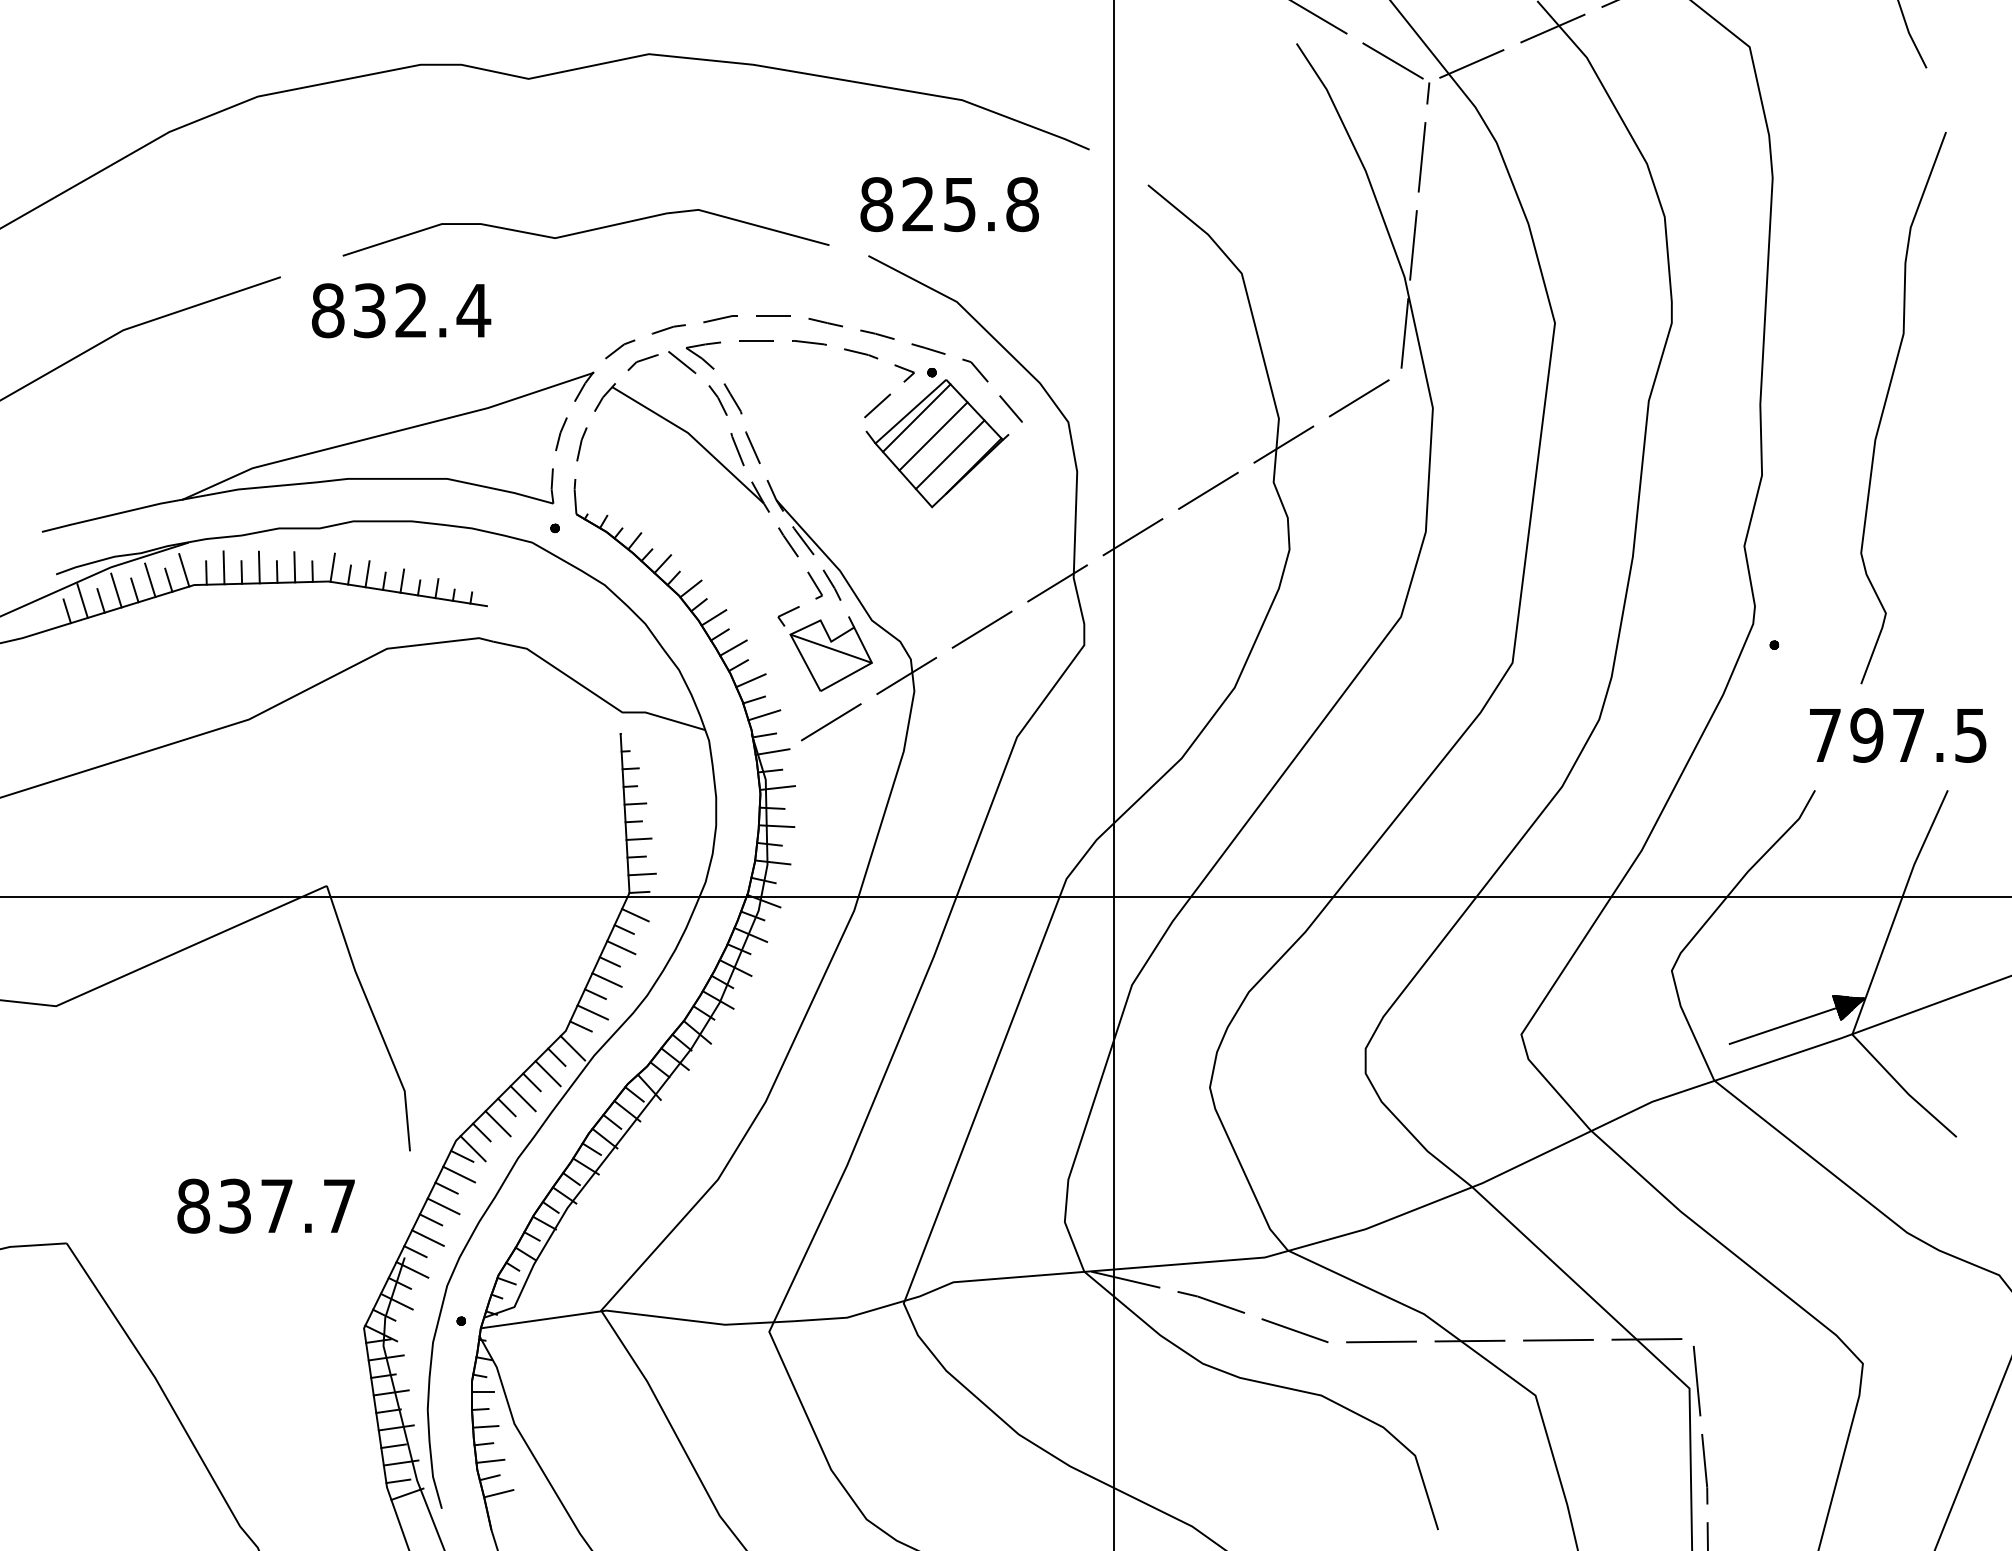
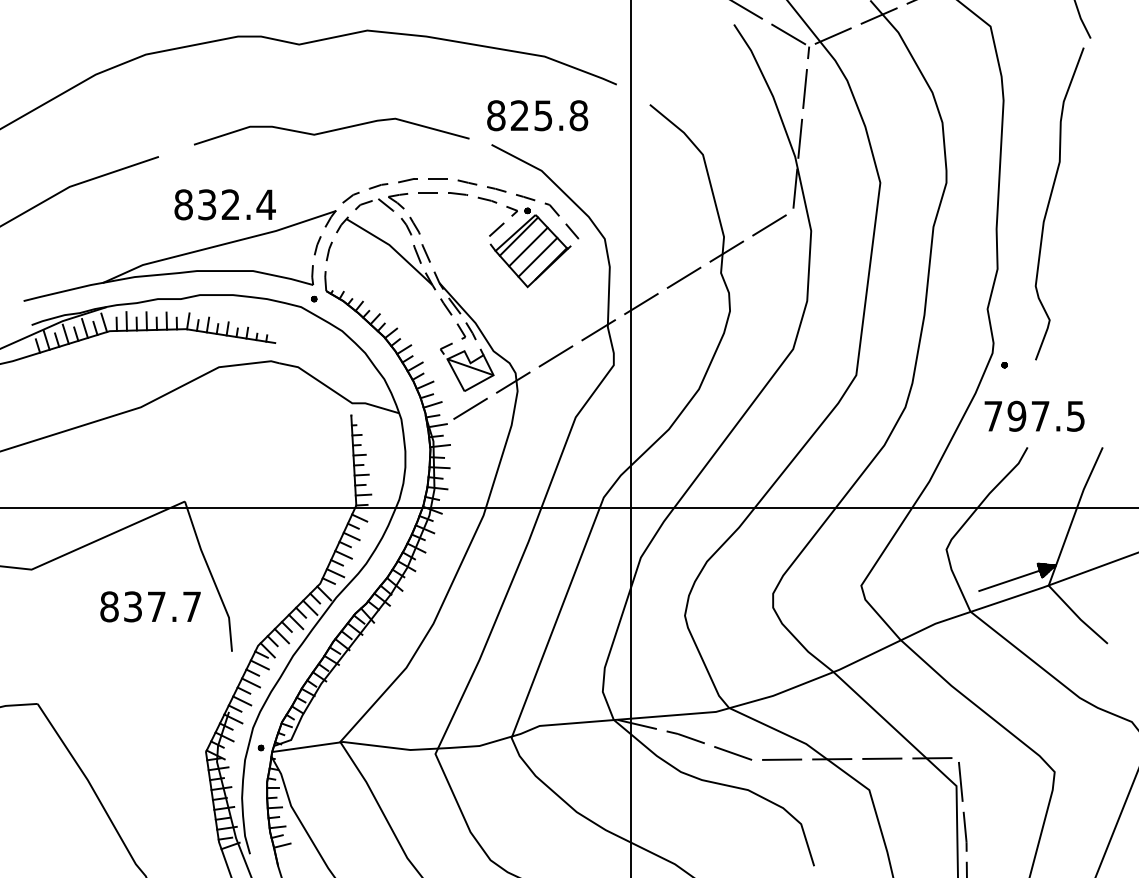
text: (400, 310) -> (224, 204), moved
curve: (1887, 403) -> (1050, 201), moved
text: (1897, 733) -> (1034, 415), moved
text: (266, 1205) -> (150, 606), moved

